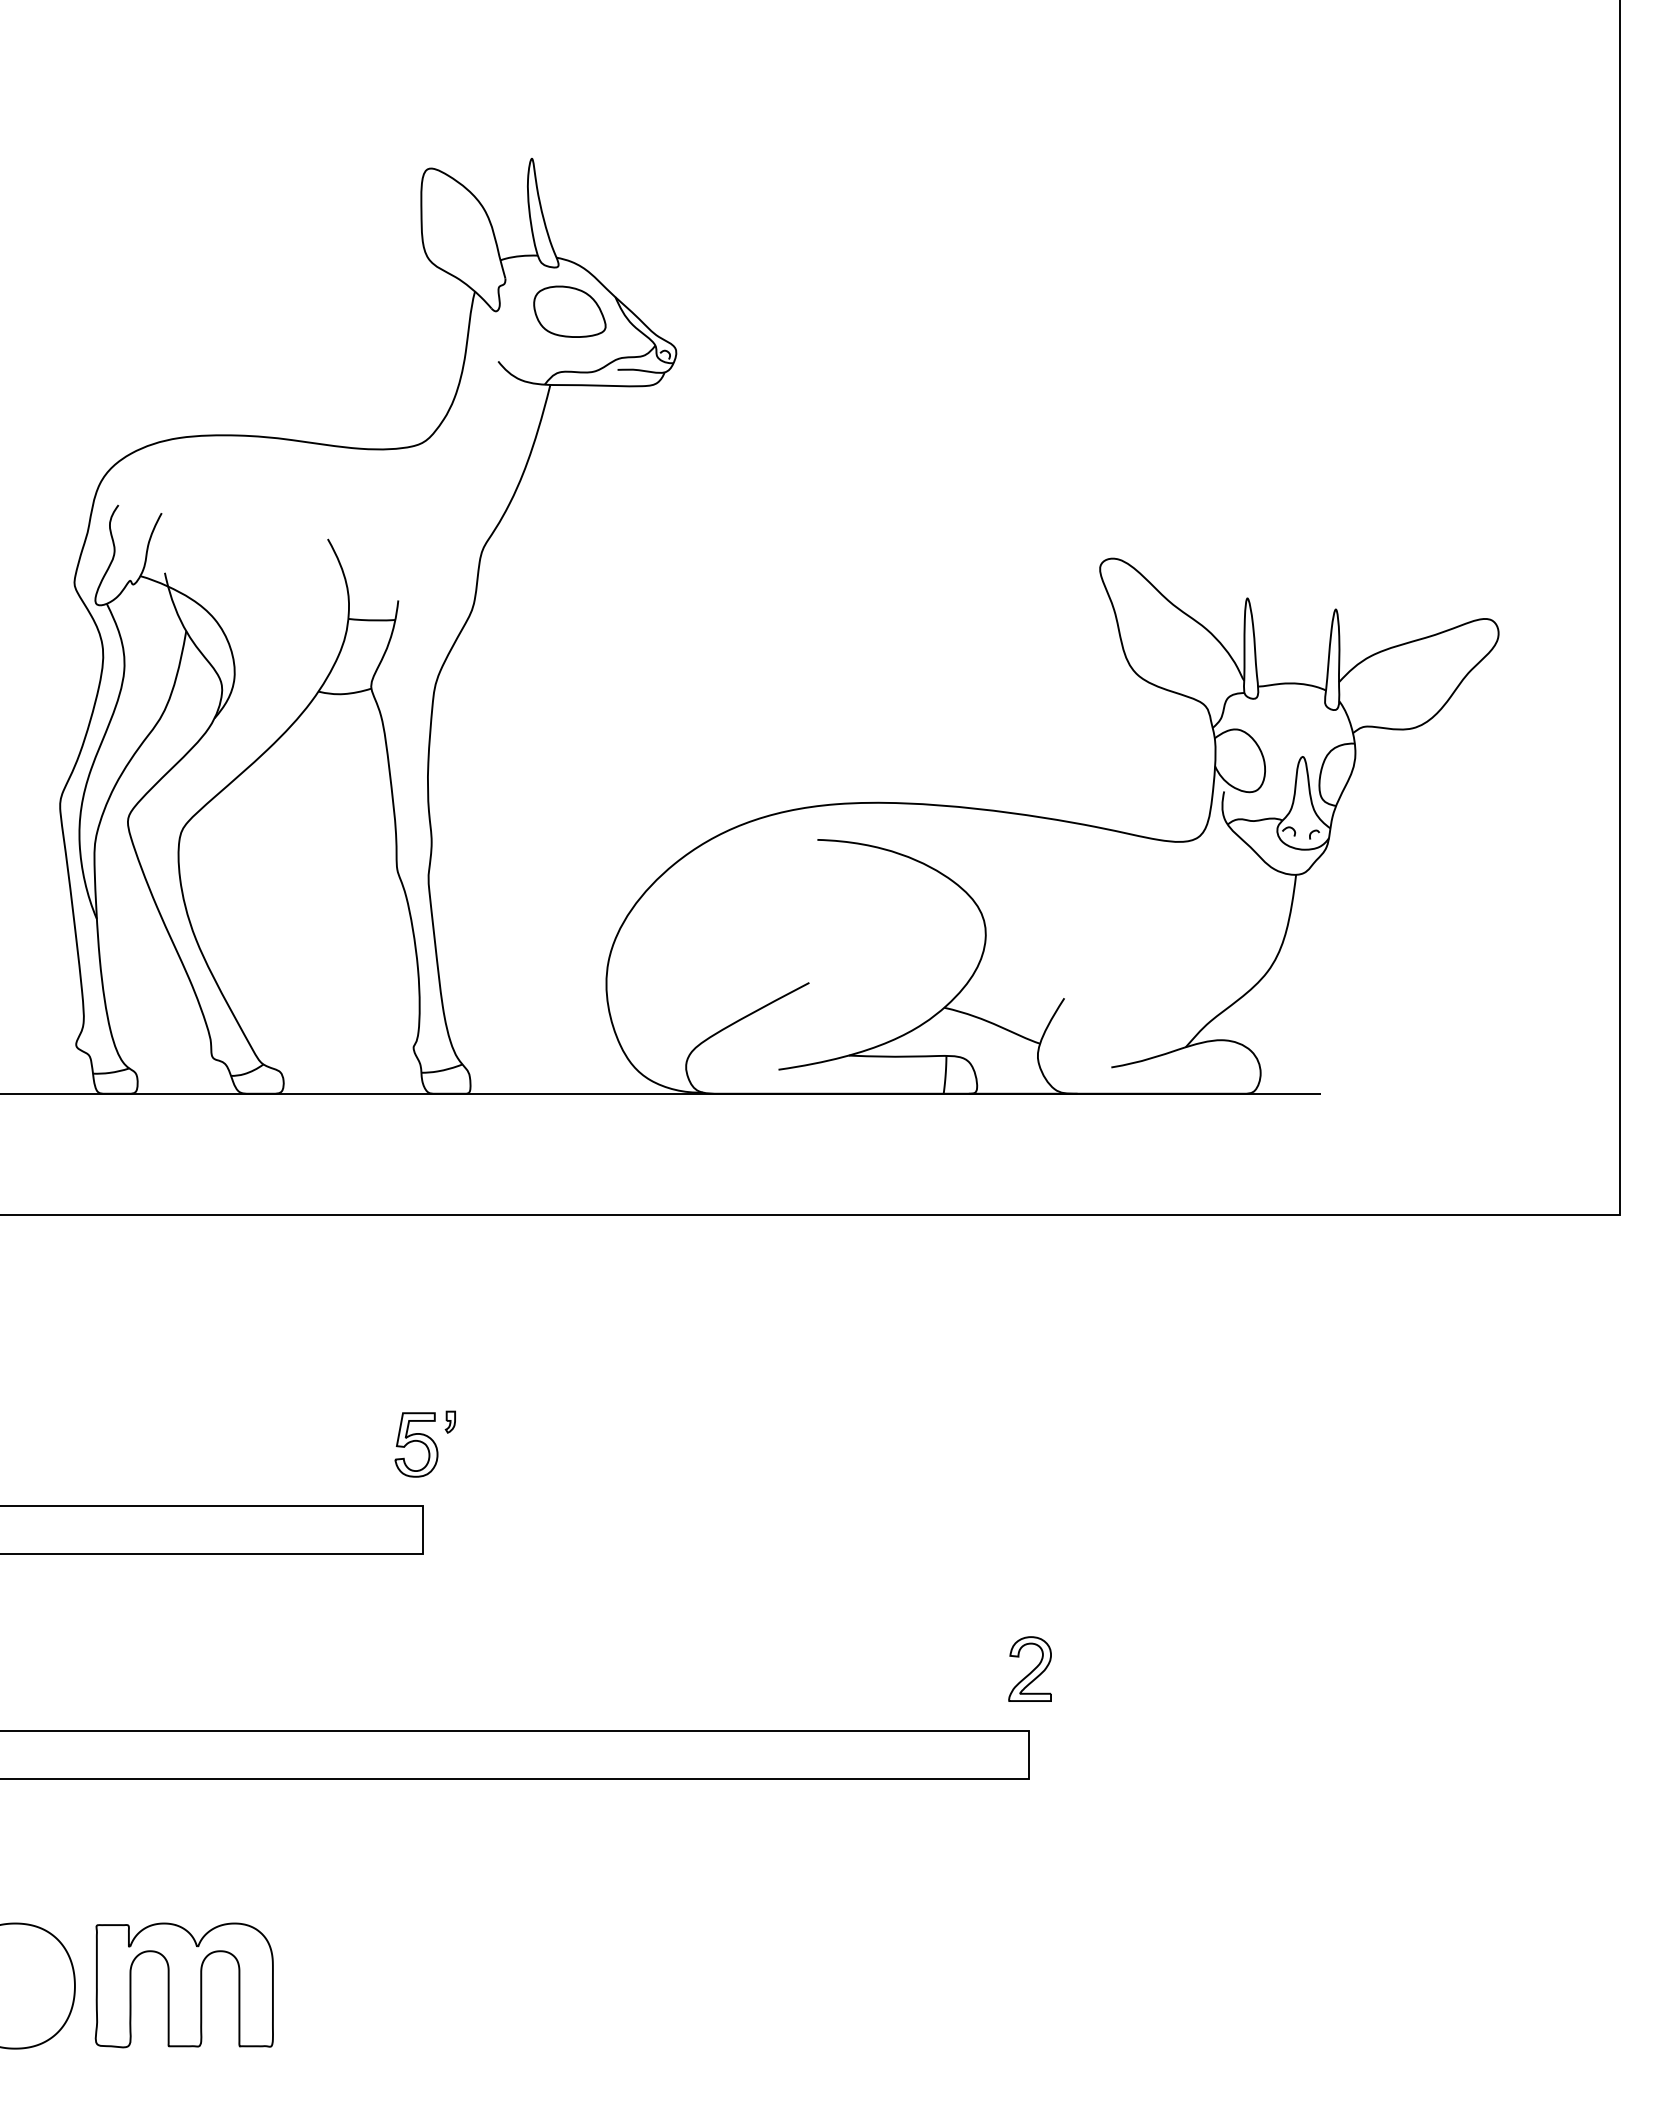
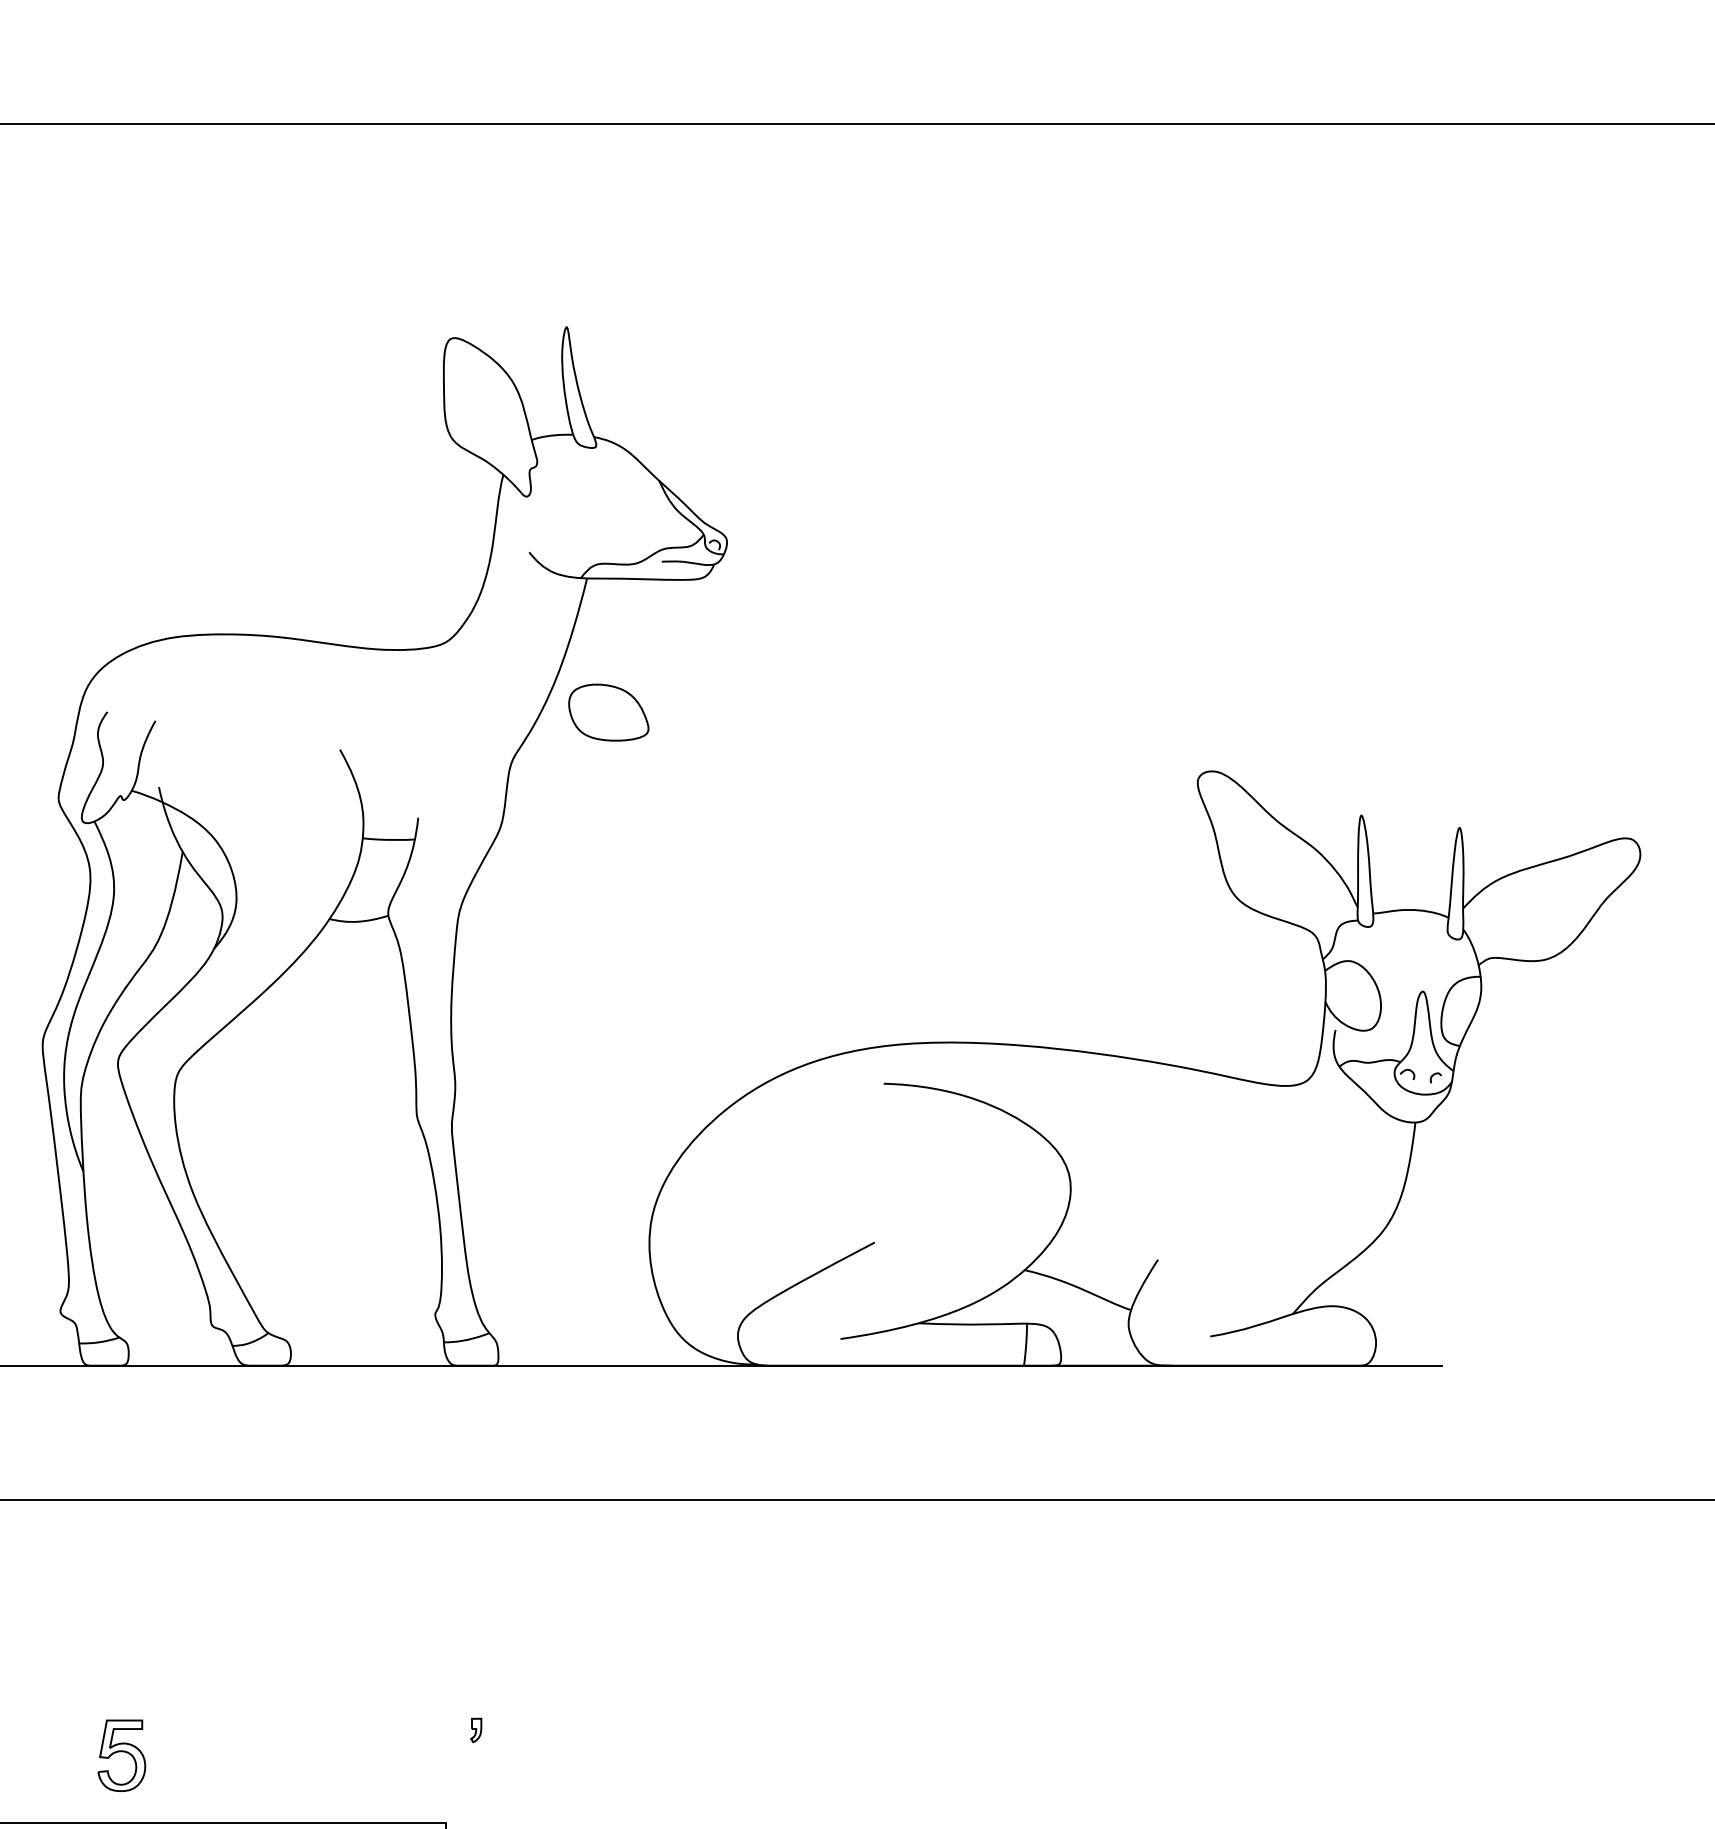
part: (569, 311) -> (608, 712), moved
part: (416, 1444) -> (121, 1755), moved

